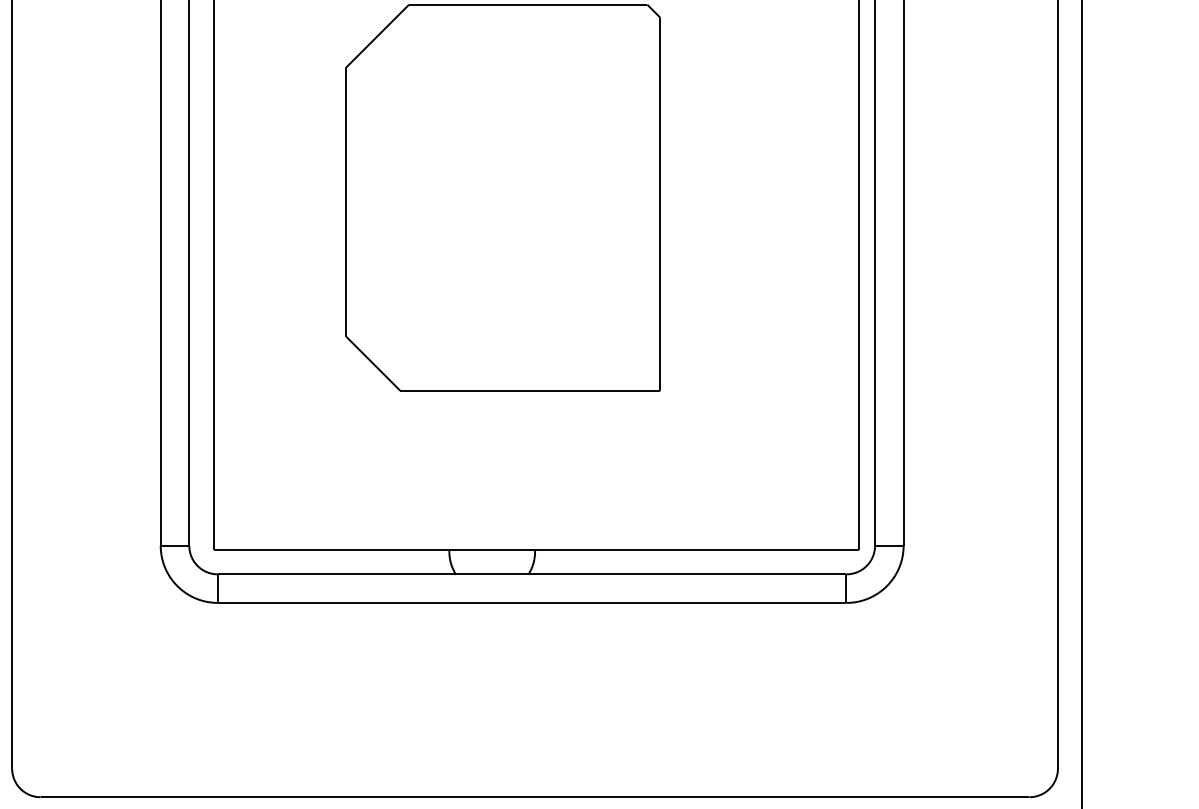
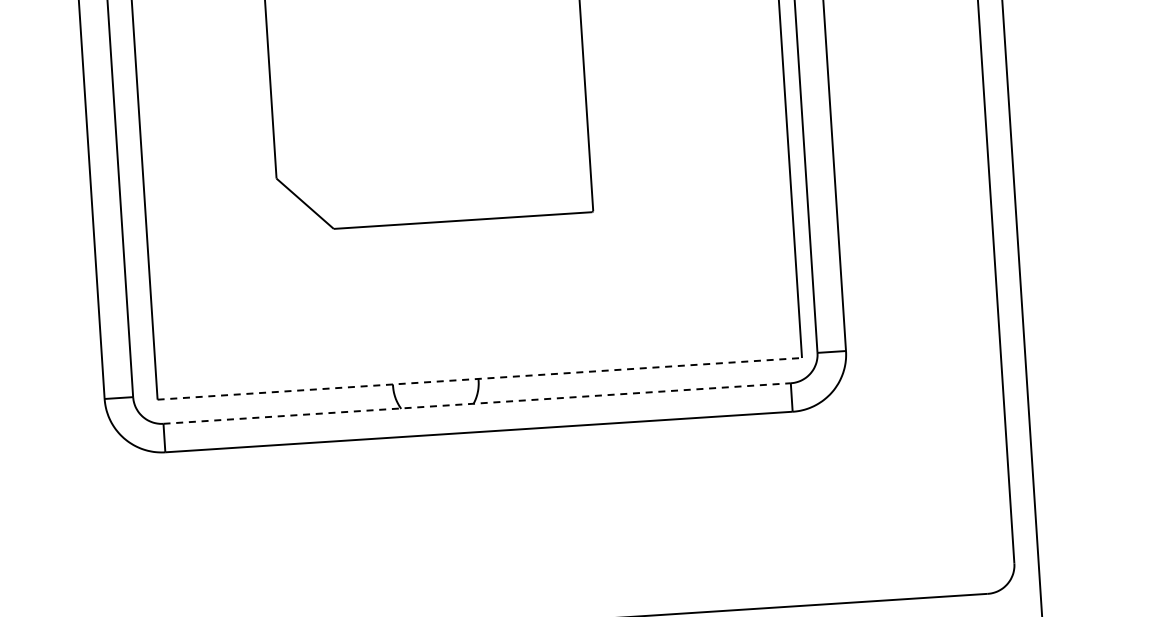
line: (536, 549) -> (479, 378), solid -> dashed
line: (532, 574) -> (477, 403), solid -> dashed

